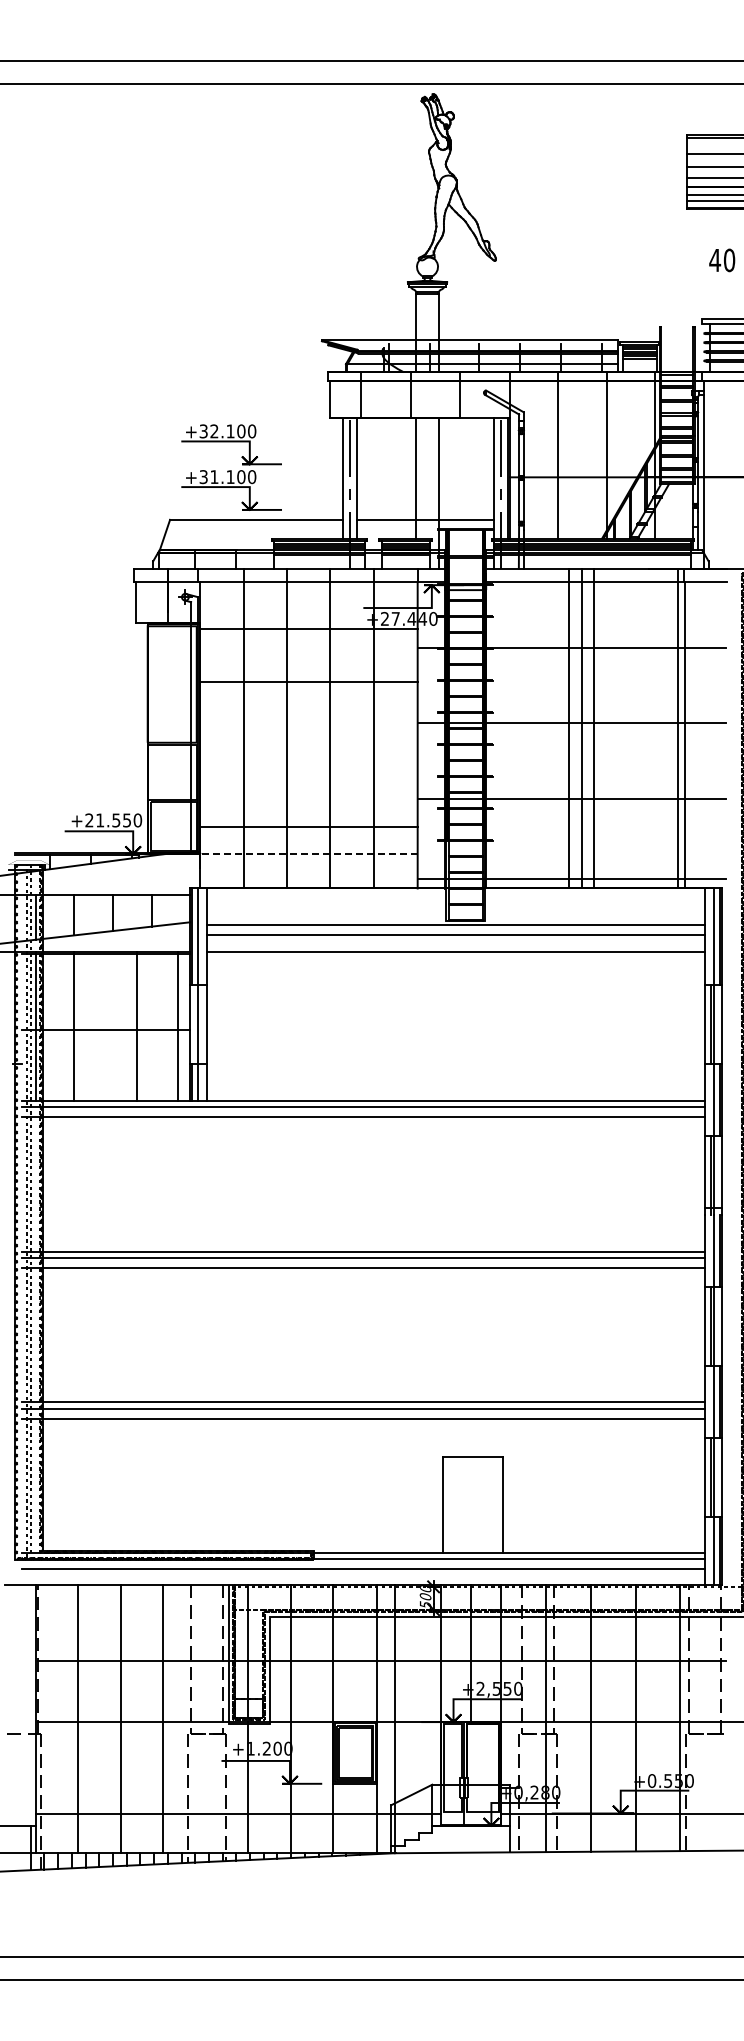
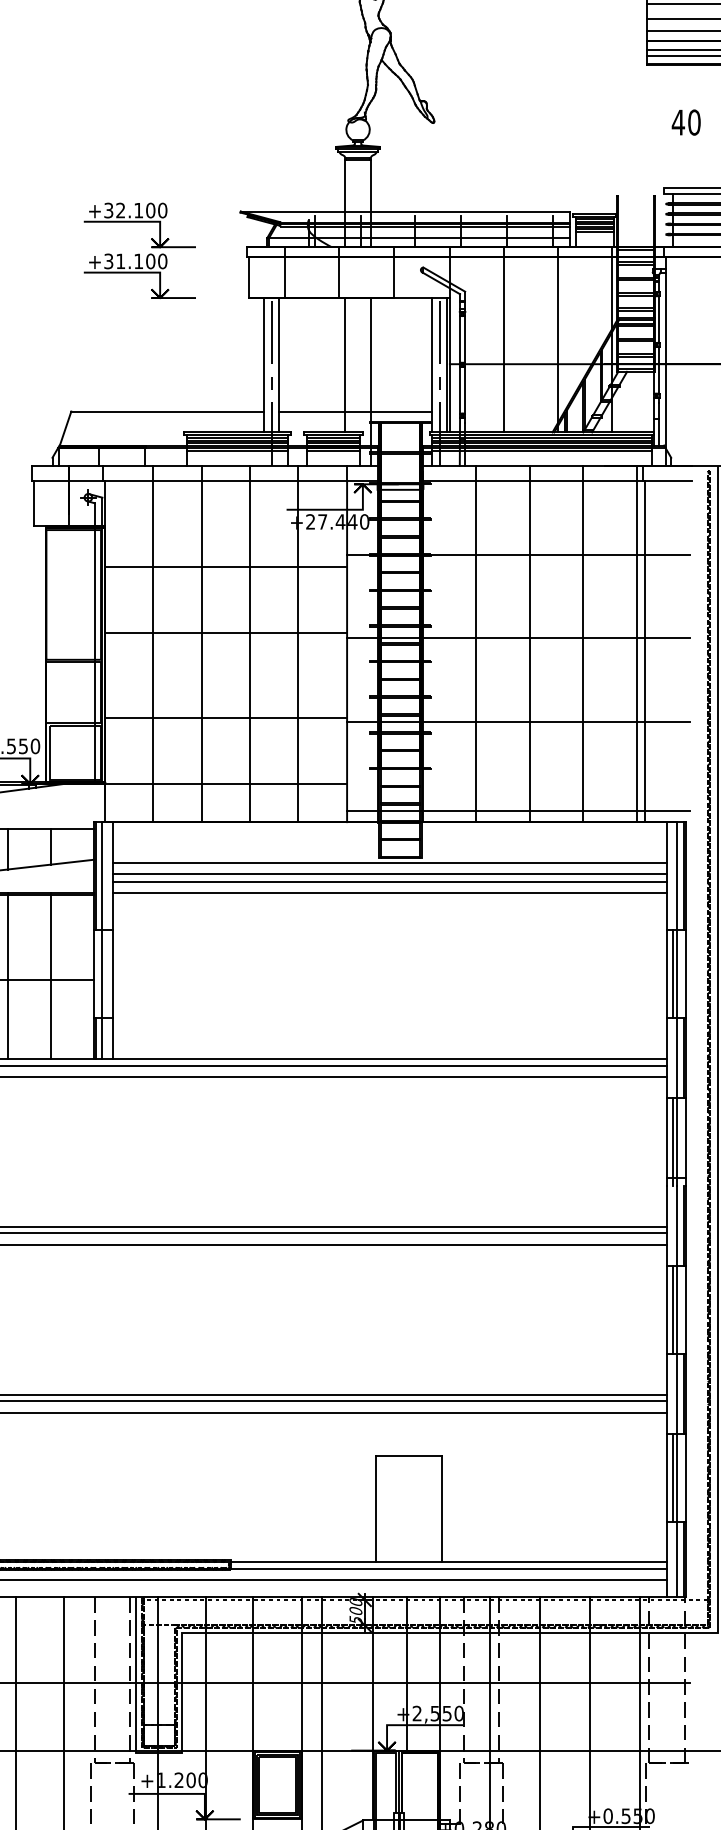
part: (231, 467) -> (139, 250), moved
line: (308, 629) -> (225, 567), moved
line: (308, 681) -> (225, 632), moved
line: (568, 728) -> (476, 643), moved
line: (593, 728) -> (583, 643), moved
line: (308, 826) -> (225, 717), moved
line: (308, 854) -> (225, 784), dashed -> solid
line: (456, 942) -> (390, 882), added
line: (136, 1026) -> (7, 975), moved
line: (177, 1026) -> (50, 975), moved

